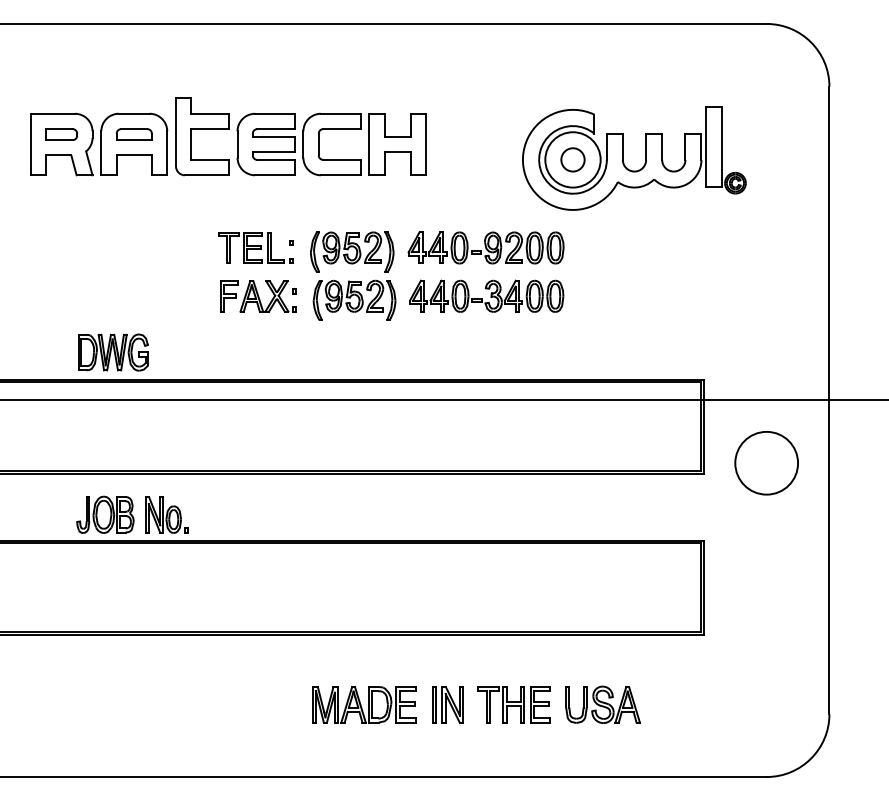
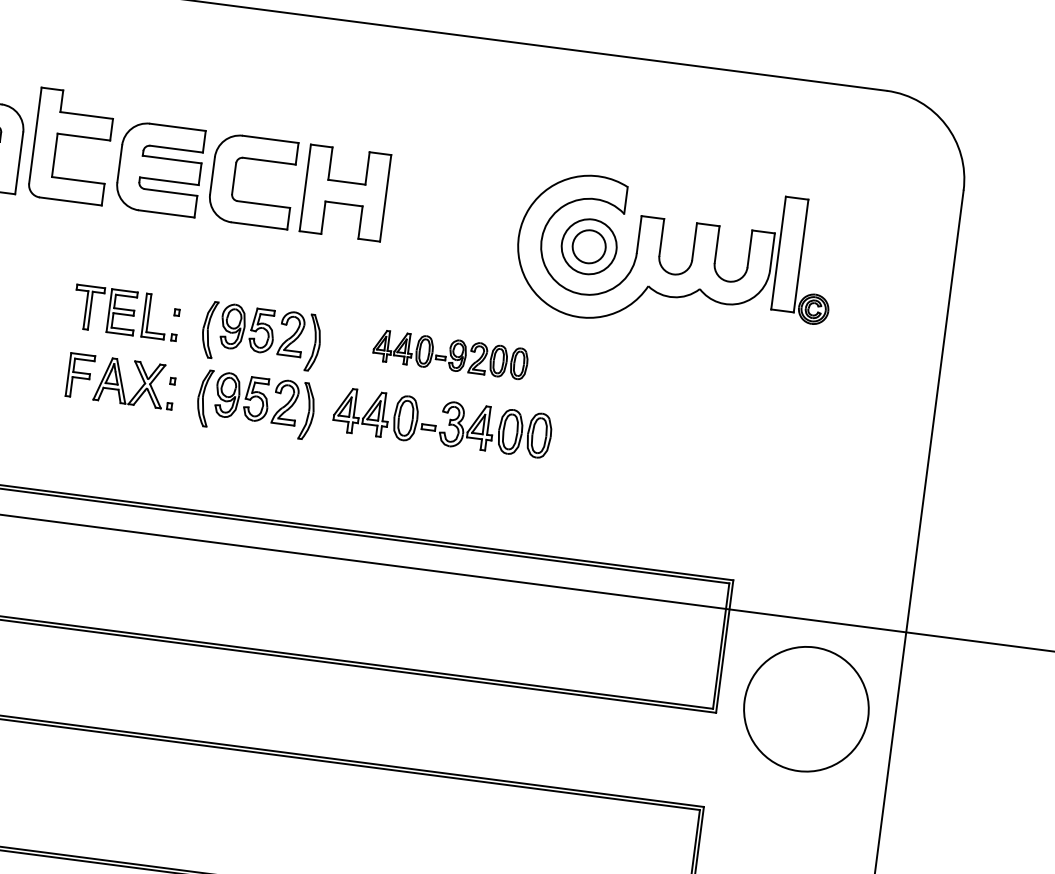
circle: (572, 159) -> (588, 246), size x0.7
part: (485, 247) -> (450, 354), size x0.7
circle: (766, 462) -> (806, 708), size x1.4

